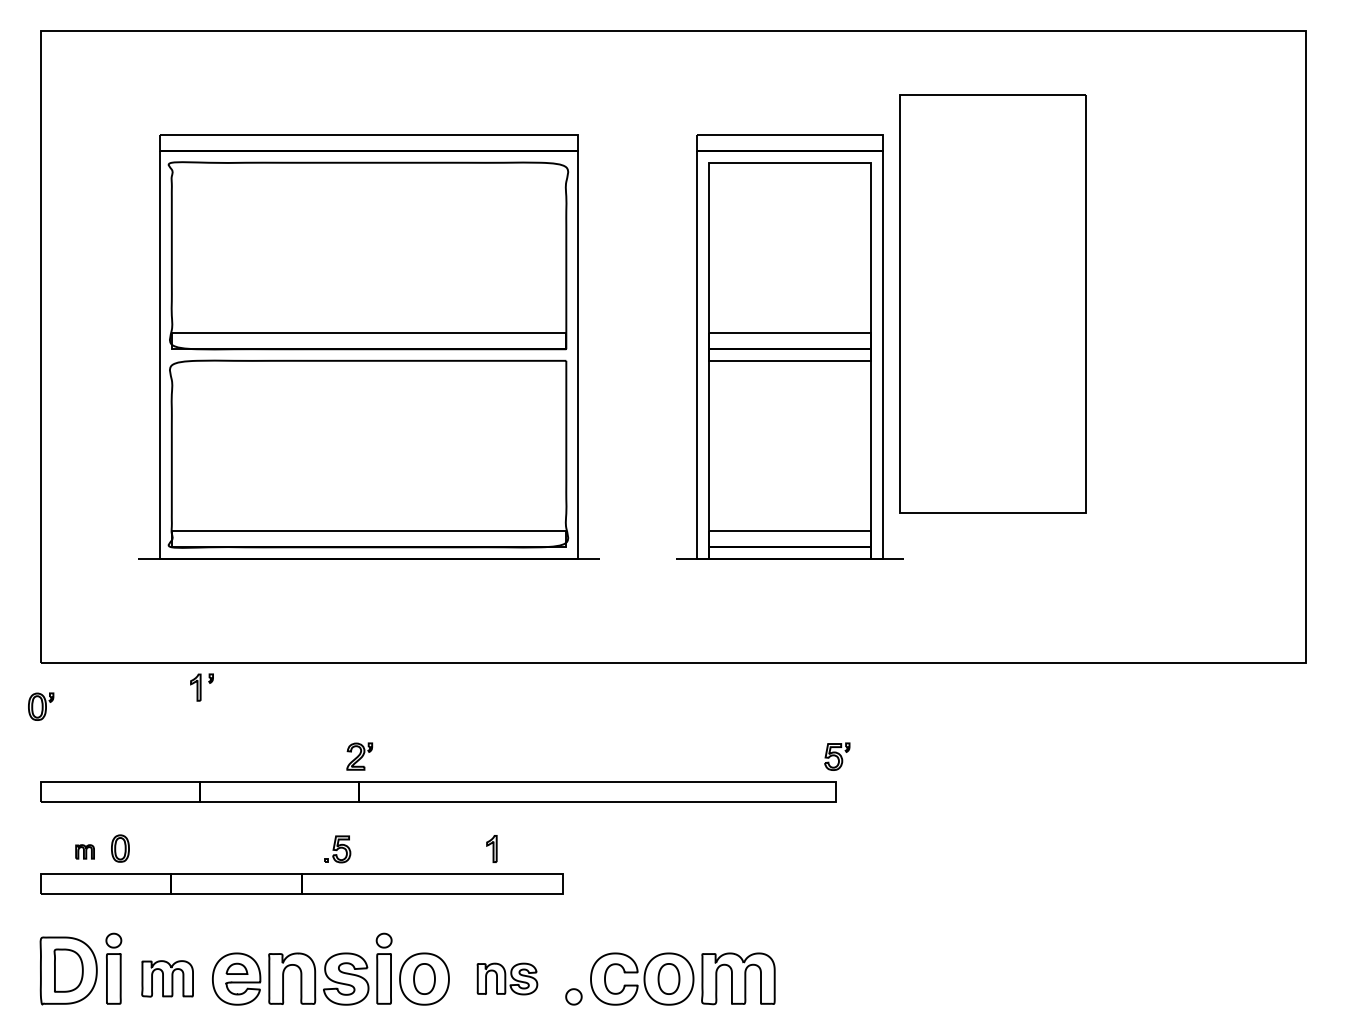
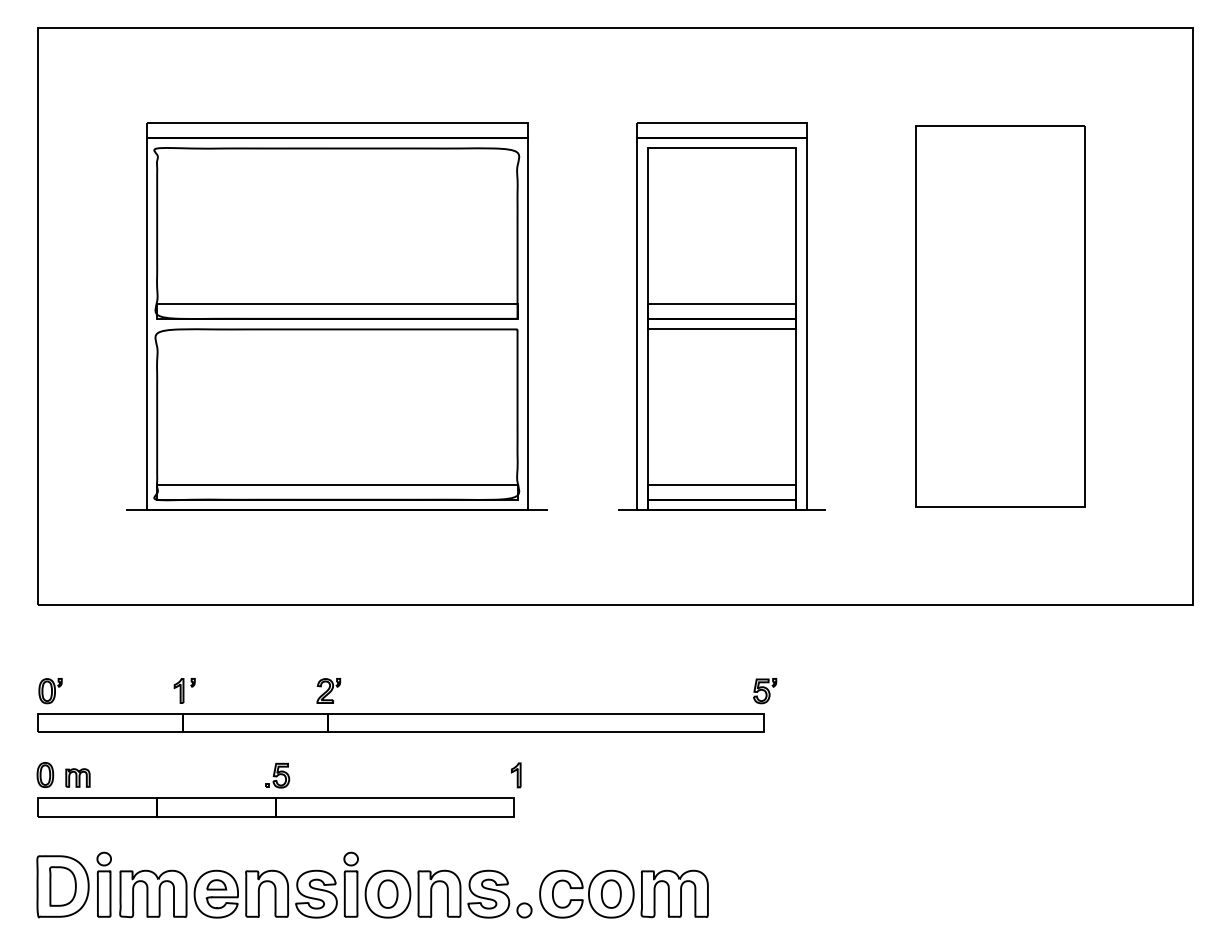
part: (992, 303) -> (1000, 316), moved
part: (201, 687) -> (184, 690), moved
part: (41, 706) -> (50, 690), moved
part: (120, 848) -> (45, 774), moved
part: (491, 848) -> (515, 774), moved
part: (337, 849) -> (277, 775), moved
part: (84, 851) -> (77, 777), size x1.43
part: (167, 978) -> (153, 893), size x1.43
part: (507, 978) -> (463, 893), size x1.67

